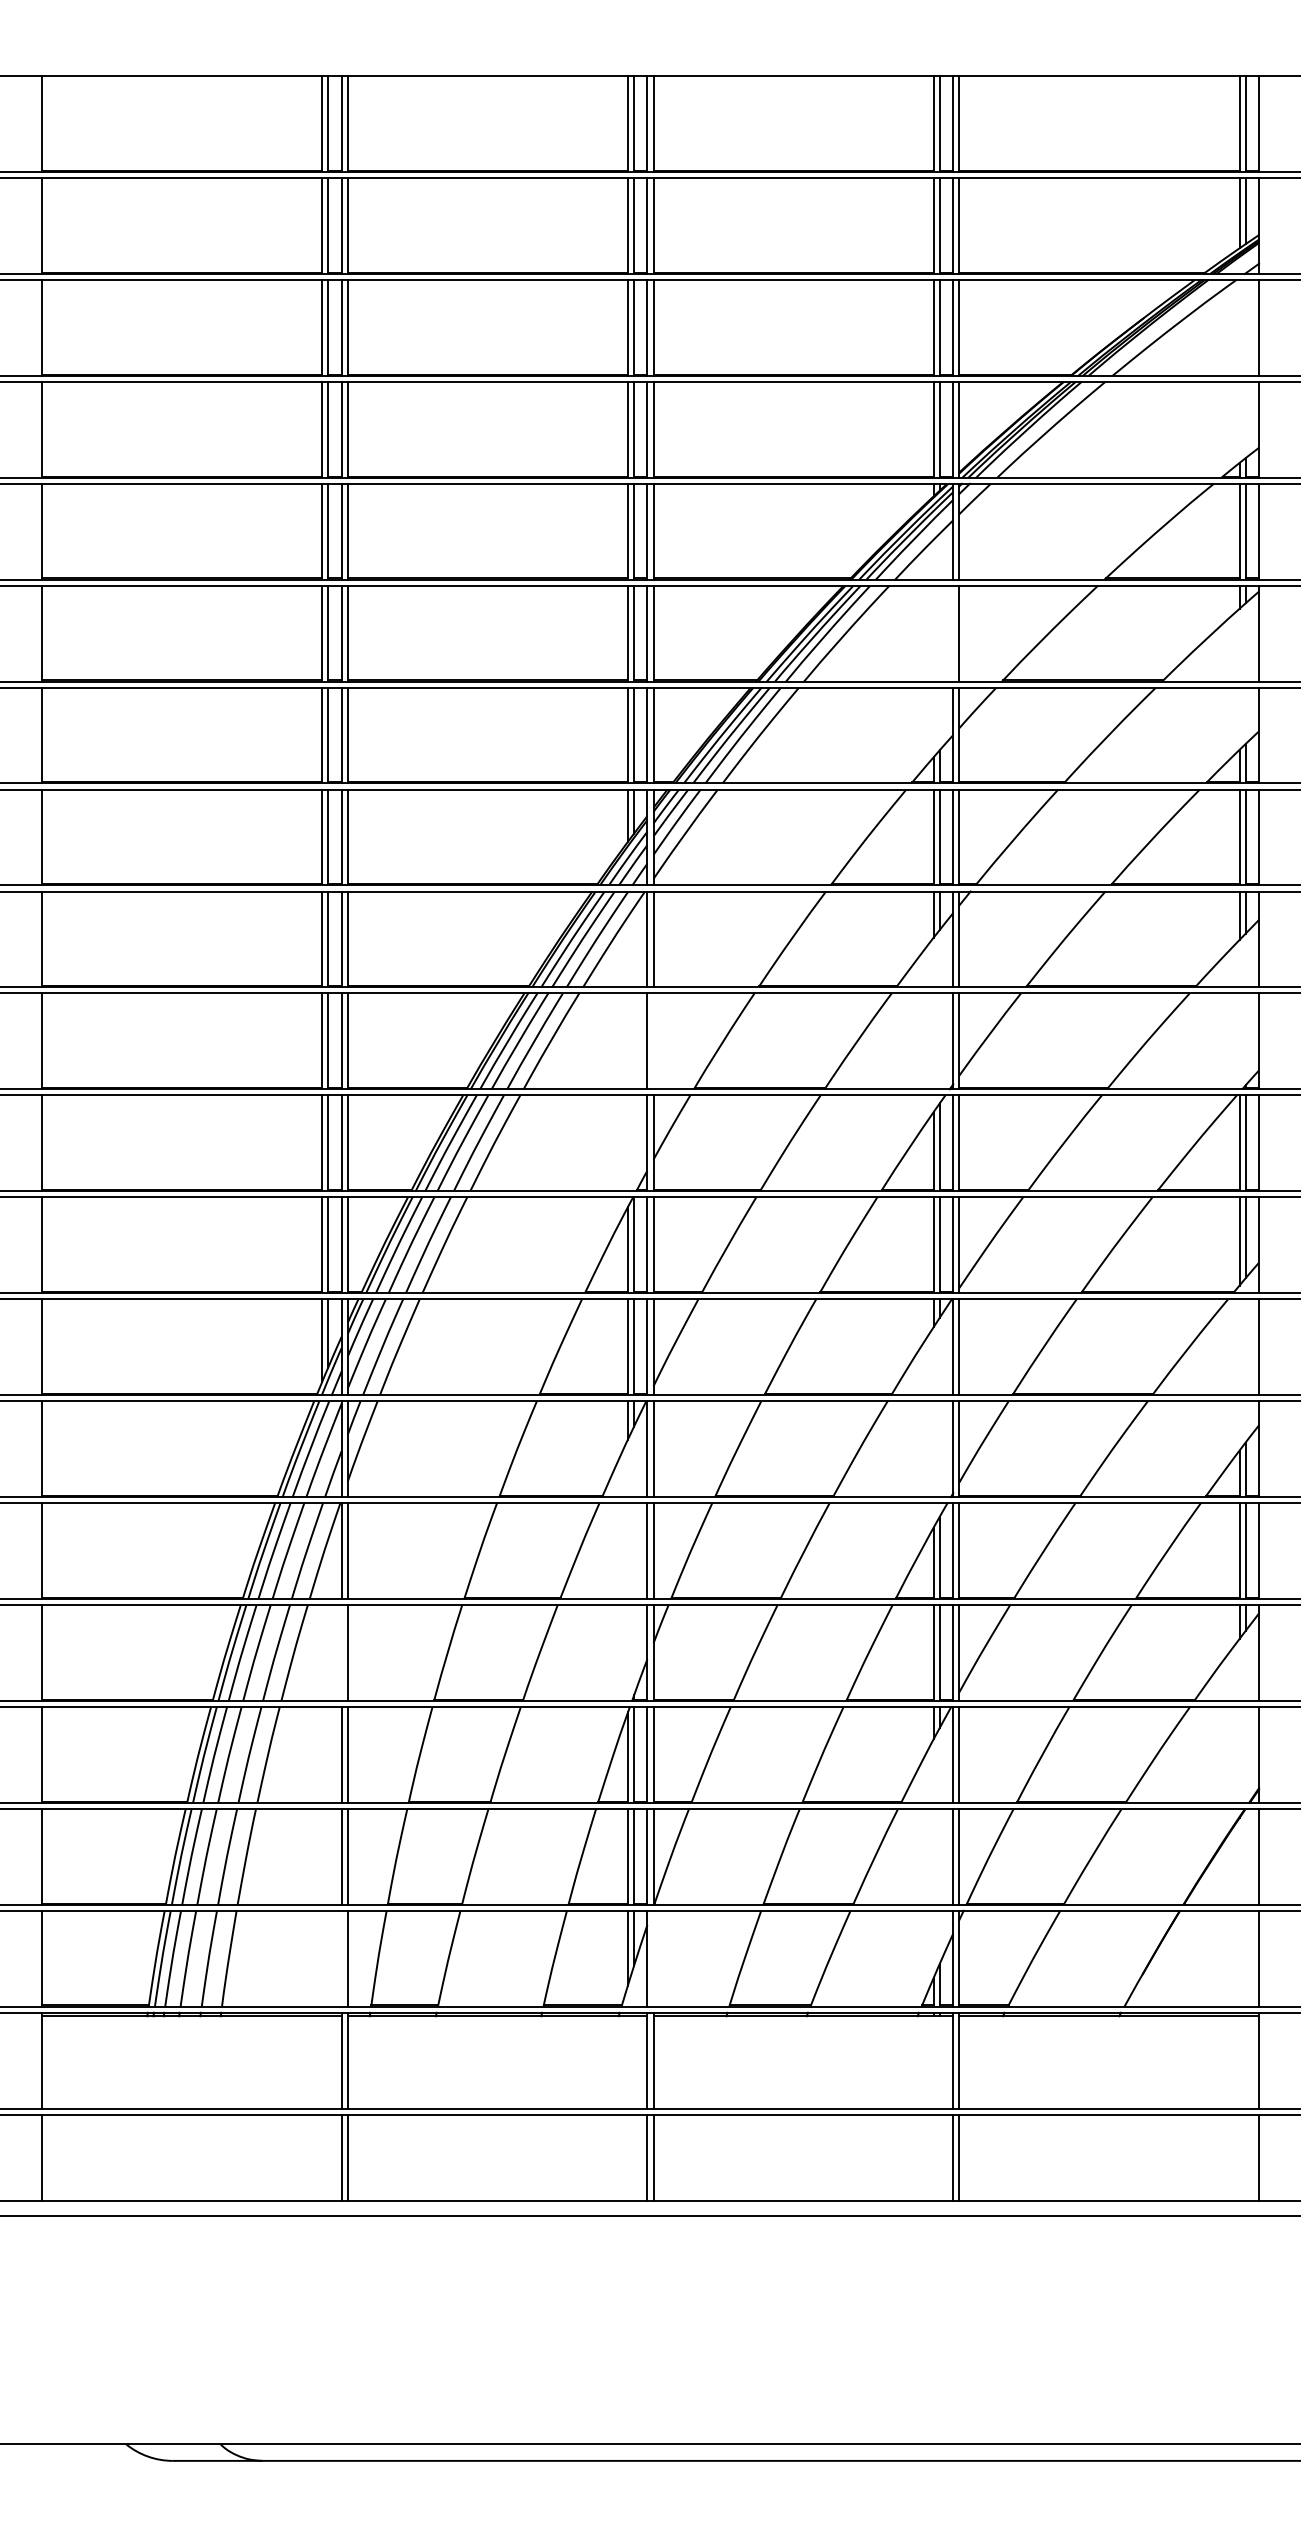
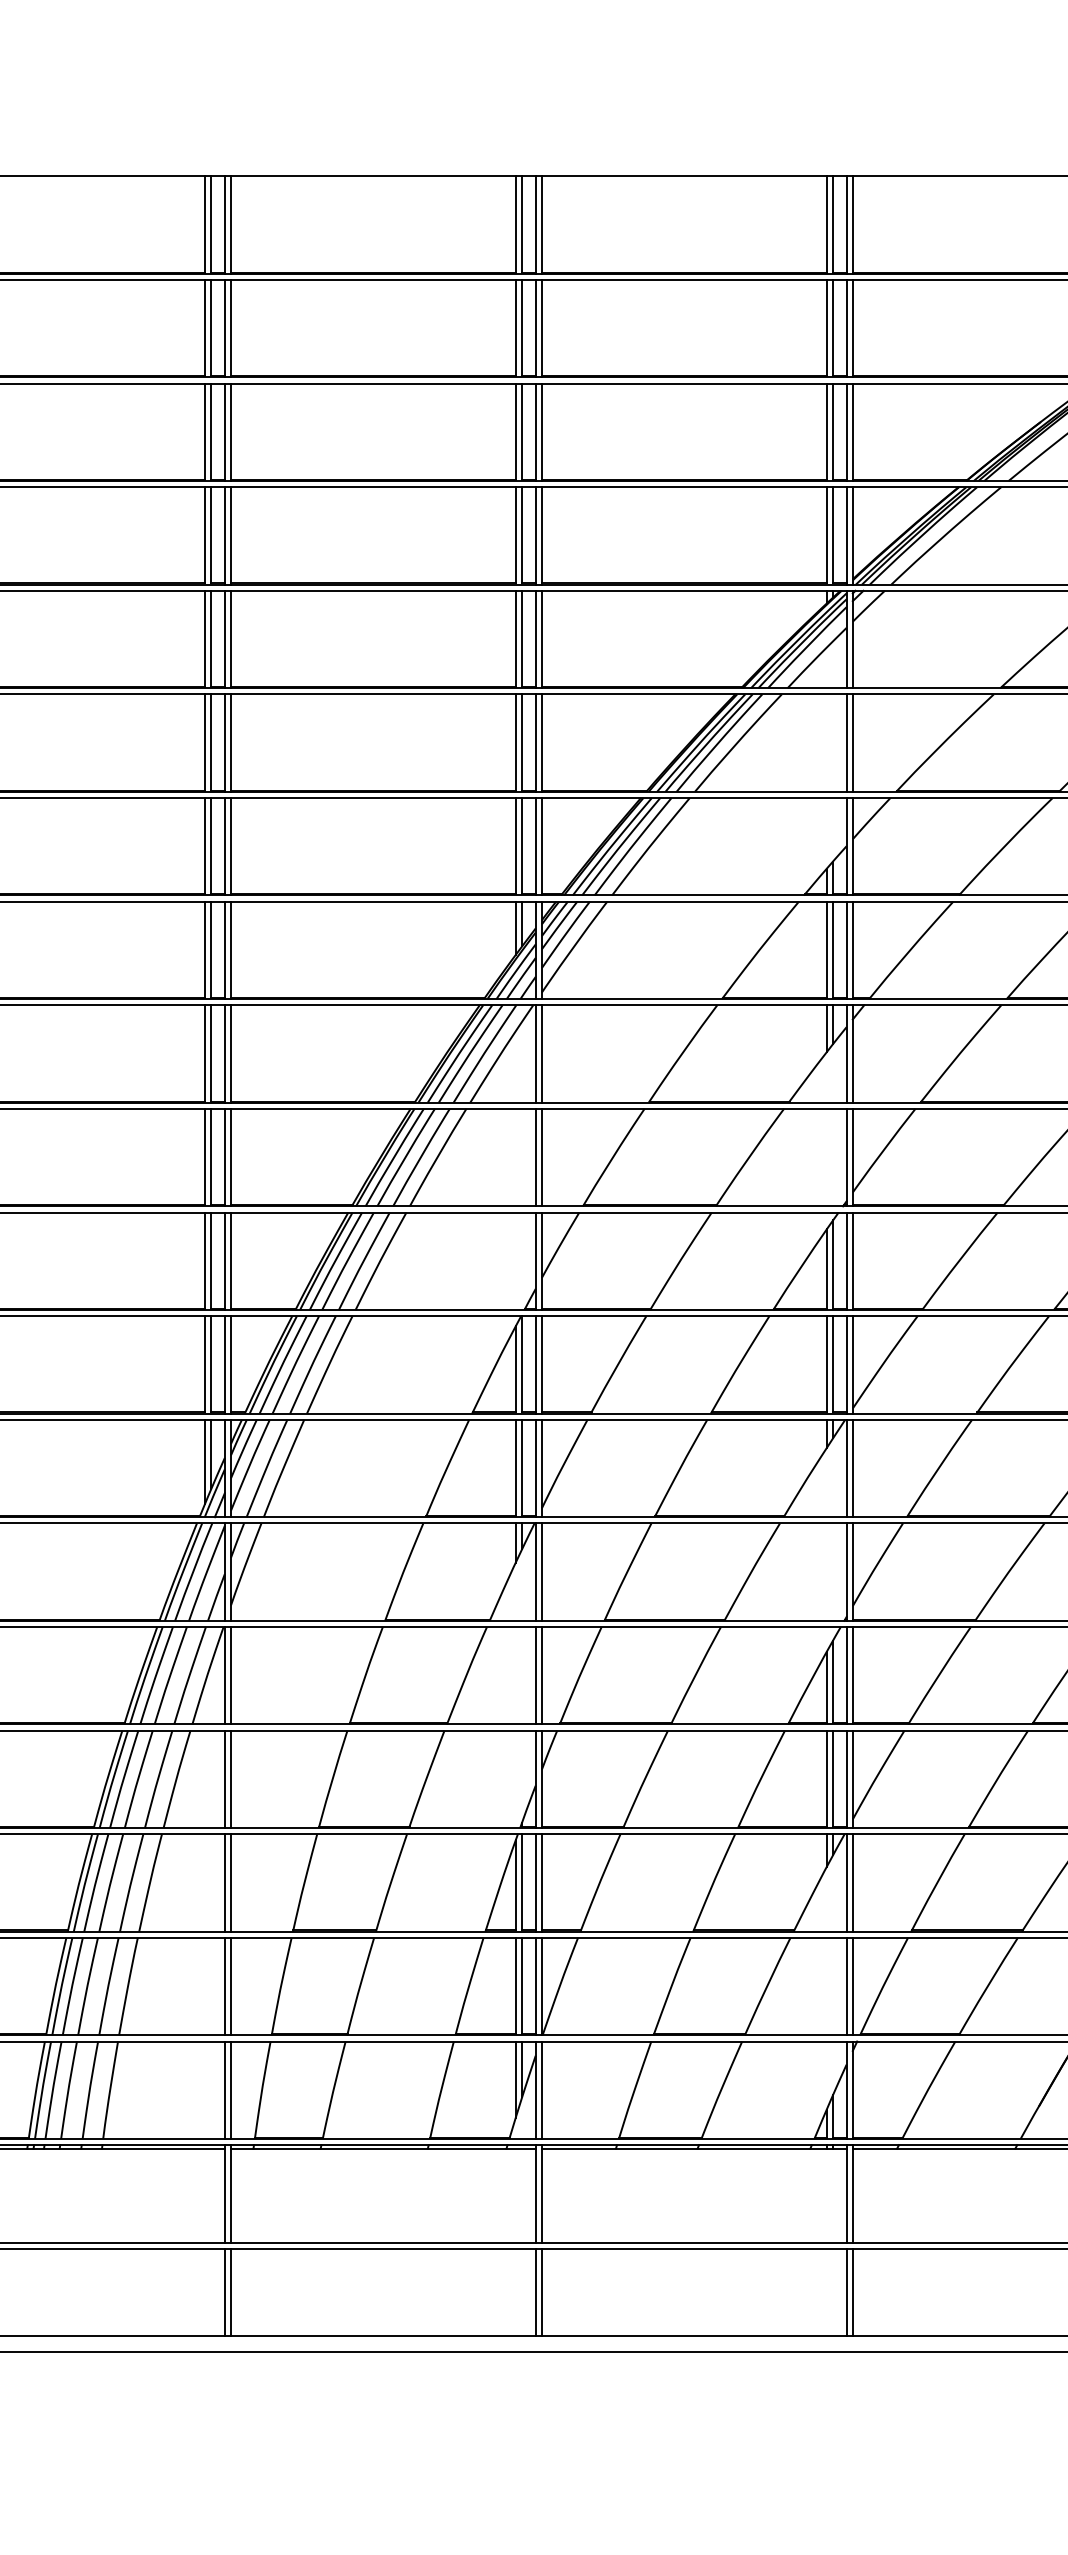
line: (953, 633) -> (846, 742), added
line: (653, 1041) -> (541, 1157), added
line: (341, 1652) -> (224, 1778), added
line: (341, 1958) -> (224, 2089), added
line: (653, 1958) -> (541, 2089), added

